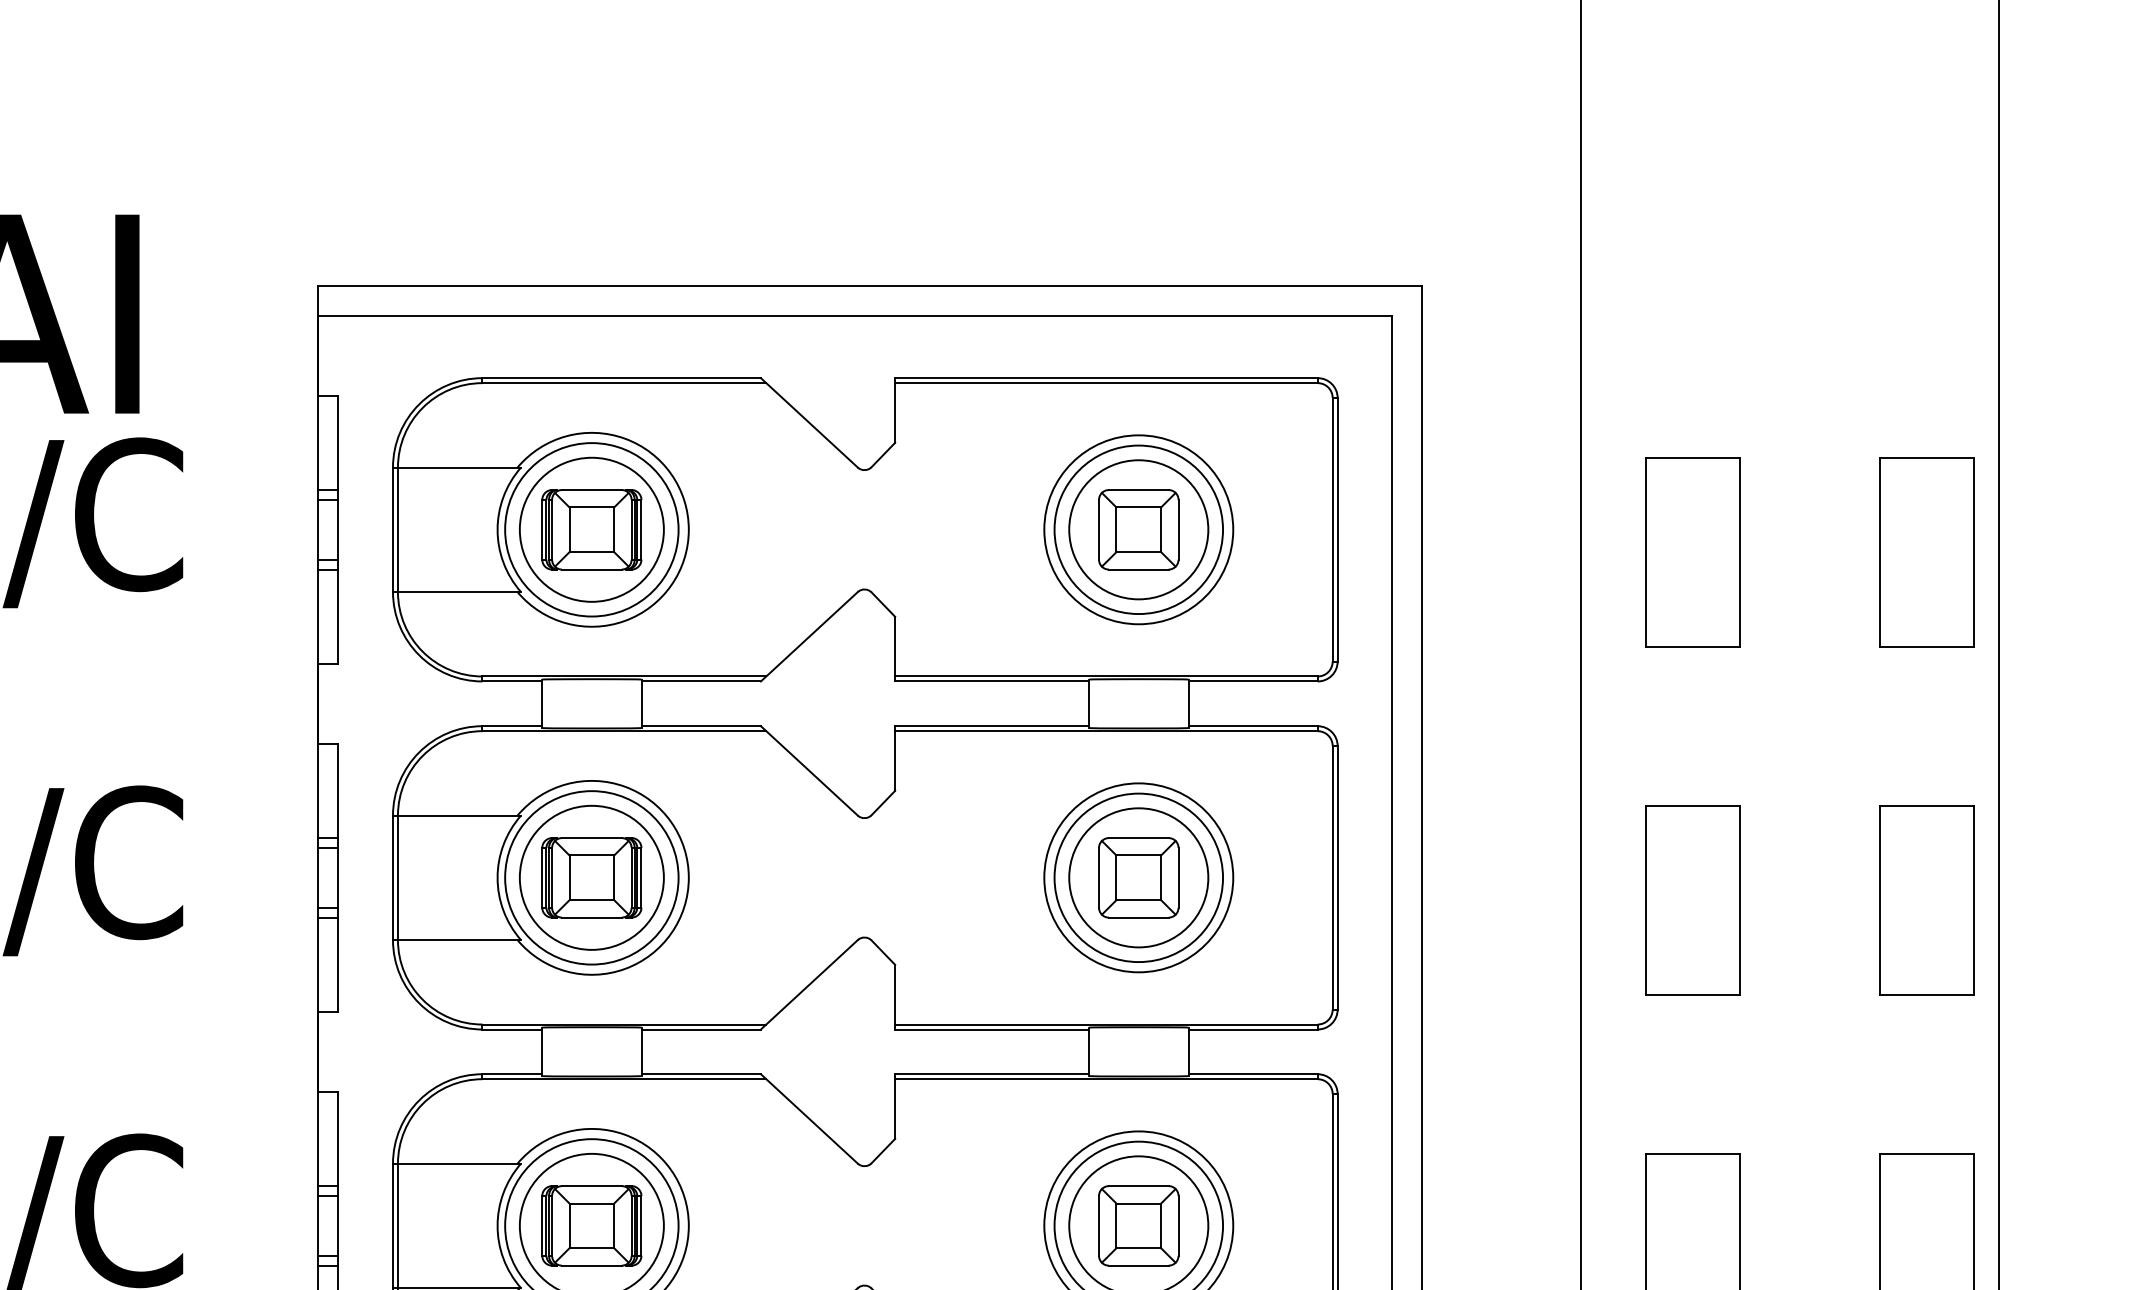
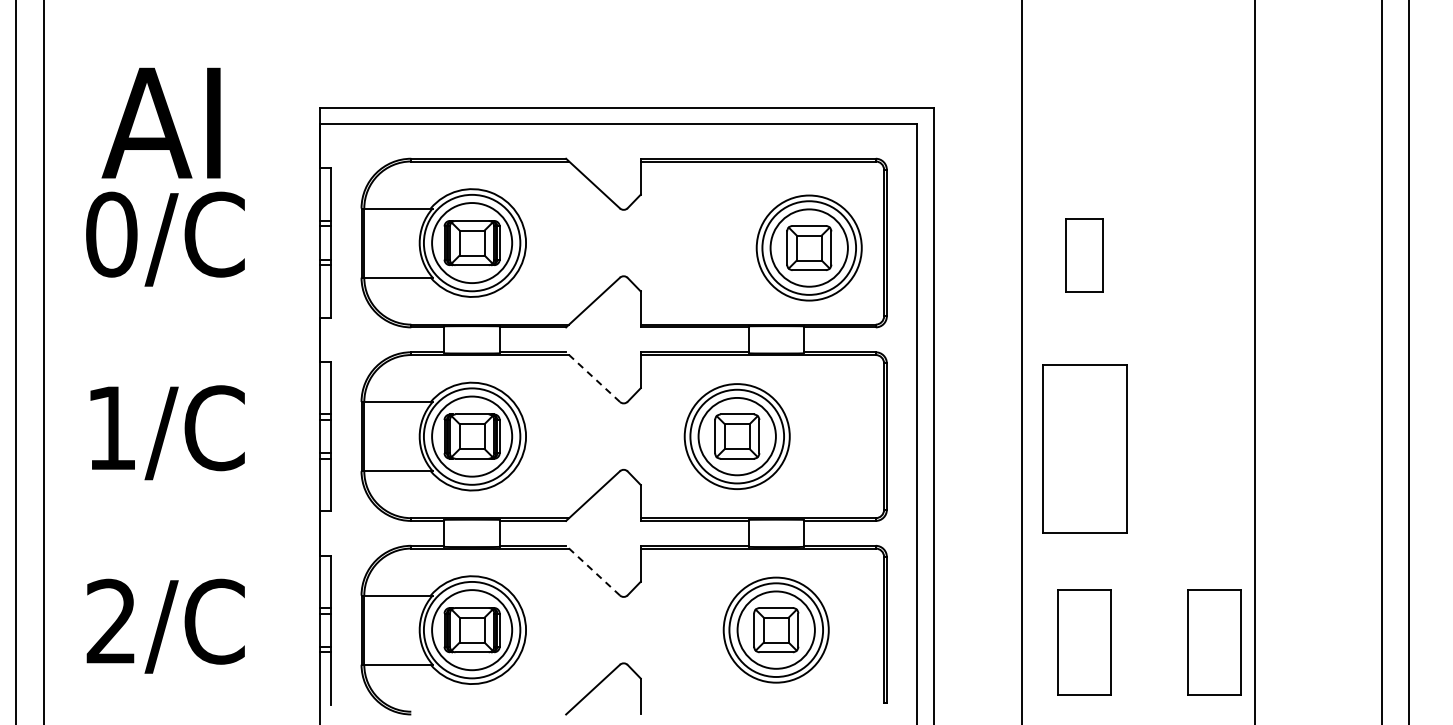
part: (1137, 528) -> (808, 247), moved
part: (1693, 552) -> (1084, 255), size x0.7
part: (1926, 552) -> (1214, 255), removed
line: (810, 771) -> (593, 377), solid -> dashed
part: (1137, 877) -> (736, 436), moved
part: (1693, 901) -> (1084, 449), size x1.6
part: (1926, 901) -> (1214, 449), removed
line: (810, 1118) -> (593, 570), solid -> dashed

